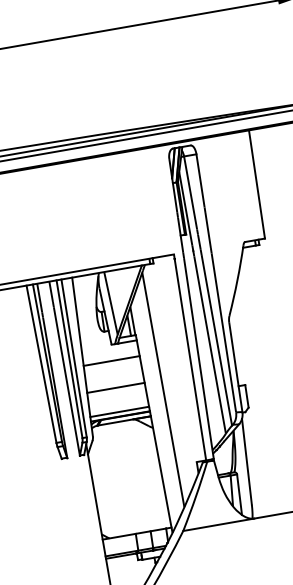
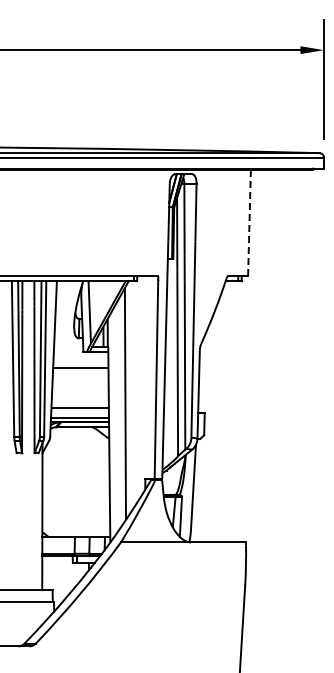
line: (256, 184) -> (249, 222), solid -> dashed
line: (116, 388) -> (80, 408), moved

